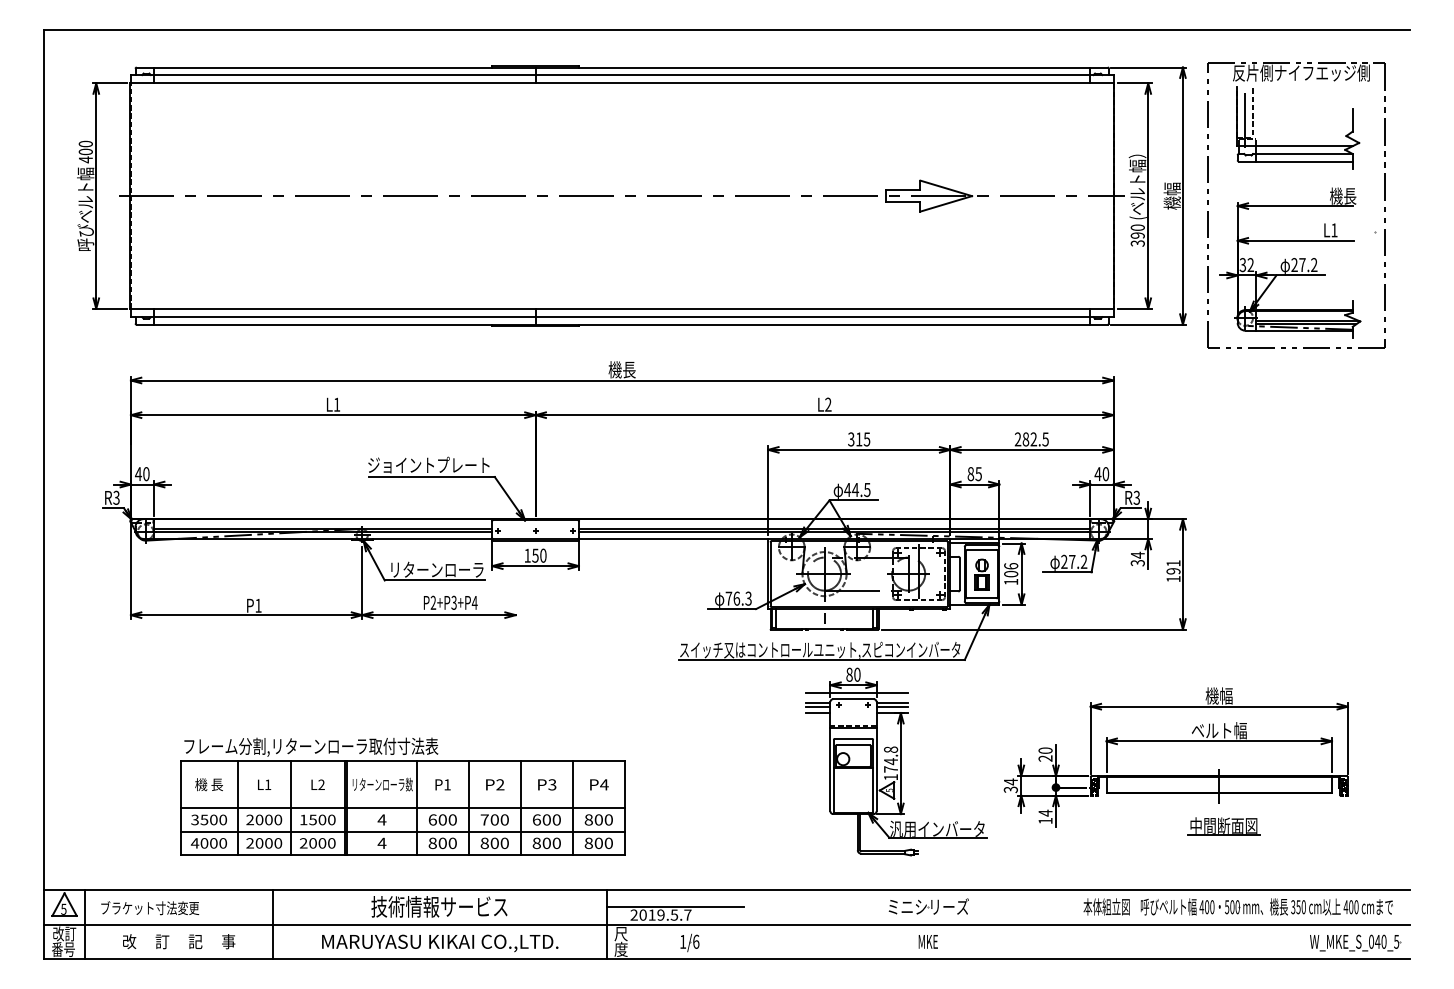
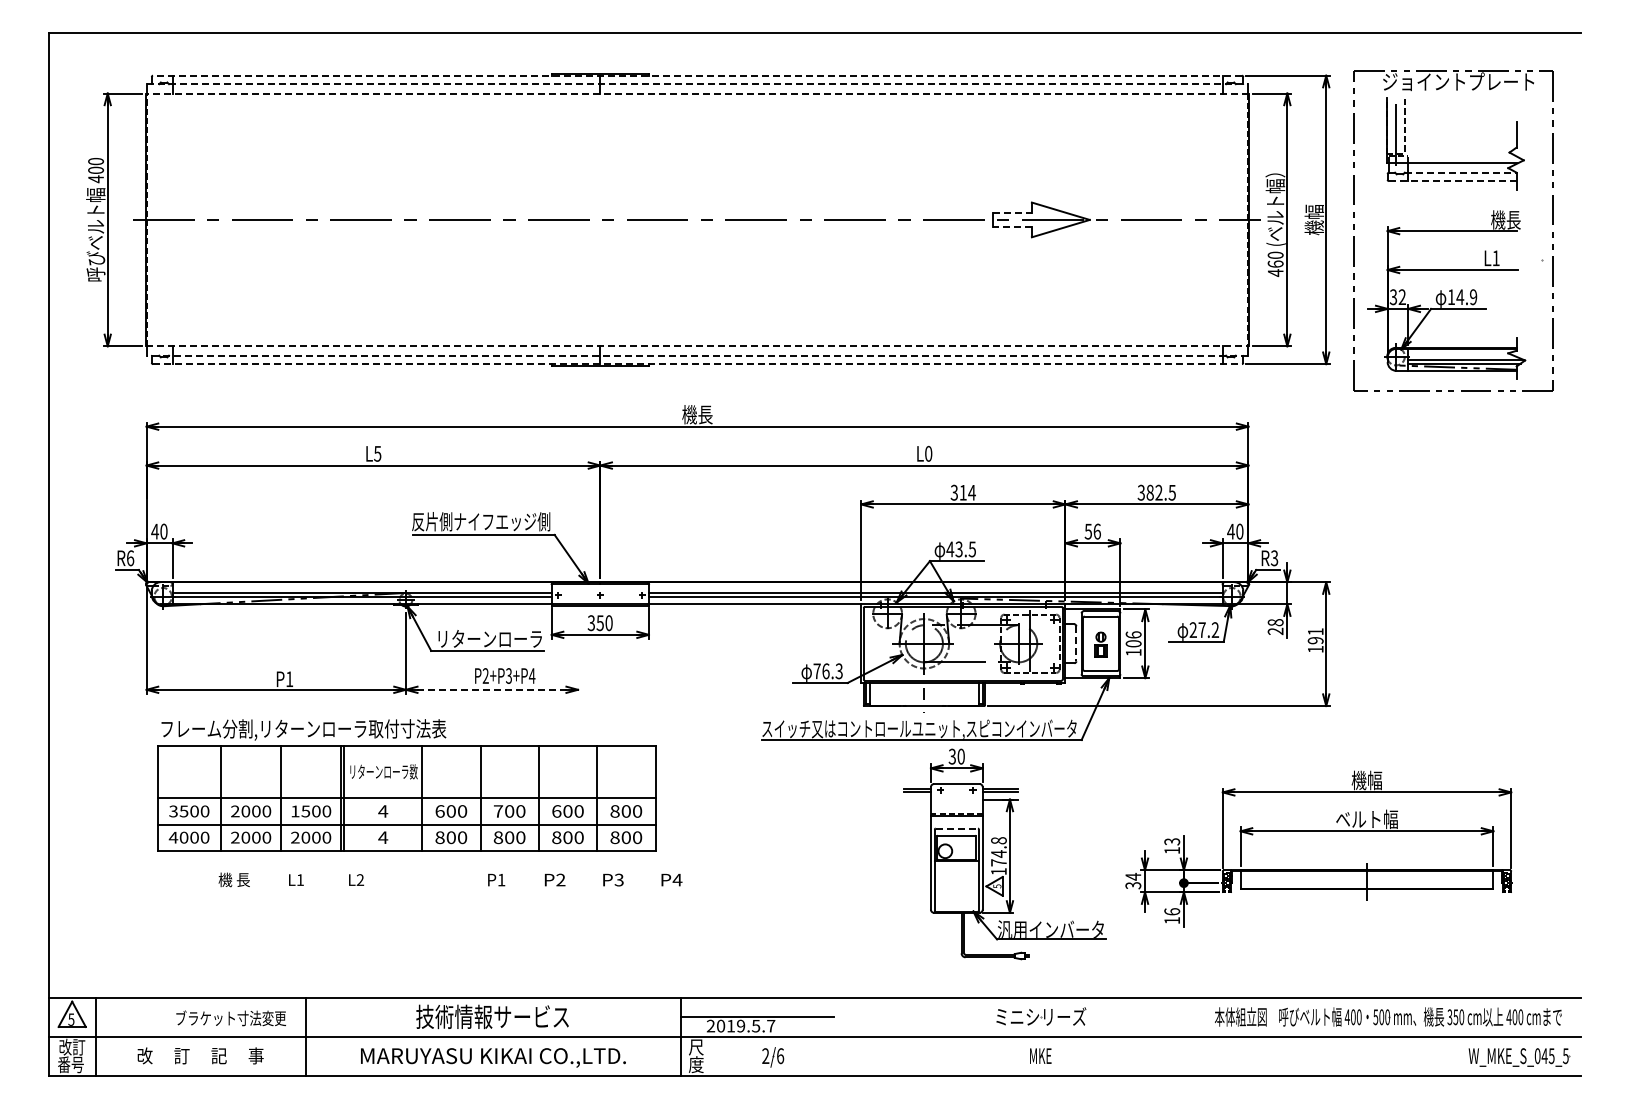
line: (622, 67) -> (697, 75), solid -> dashed
text: (1300, 72) -> (1458, 81), 反片側ナイフエッジ側 -> ジョイントプレート
line: (622, 75) -> (697, 84), solid -> dashed
line: (622, 83) -> (697, 93), solid -> dashed
line: (1302, 153) -> (1460, 172), solid -> dashed
line: (1295, 161) -> (1452, 181), solid -> dashed
line: (904, 189) -> (1013, 212), solid -> dashed
line: (903, 201) -> (1012, 226), solid -> dashed
text: (1137, 239) -> (1275, 268), 390 -> 460
text: (1304, 265) -> (1462, 297), 27.2 -> 14.9
line: (622, 309) -> (697, 346), solid -> dashed
line: (622, 317) -> (697, 355), solid -> dashed
line: (623, 325) -> (698, 364), solid -> dashed
text: (336, 404) -> (377, 453), L1 -> L5
text: (828, 404) -> (928, 453), L2 -> L0
text: (866, 439) -> (971, 492), 315 -> 314
text: (1017, 439) -> (1140, 492), 282.5 -> 382.5
text: (429, 465) -> (481, 521), ジョイントプレート -> 反片側ナイフエッジ側
text: (974, 473) -> (1092, 531), 85 -> 56
text: (855, 490) -> (959, 549), 44.5 -> 43.5
text: (116, 498) -> (130, 558), R3 -> R6
text: (526, 556) -> (590, 623), 150 -> 350
text: (1137, 558) -> (1275, 626), 34 -> 28
line: (960, 574) -> (1076, 644), solid -> dashed
part: (981, 574) -> (1100, 644), size x0.7
line: (438, 614) -> (491, 689), solid -> dashed
text: (849, 674) -> (952, 756), 80 -> 30
line: (856, 693) -> (960, 777), removed
line: (817, 712) -> (916, 799), removed
line: (854, 738) -> (957, 828), solid -> dashed
text: (1044, 754) -> (1171, 846), 20 -> 13
part: (402, 796) -> (406, 785), moved
text: (1045, 812) -> (1172, 911), 14 -> 16
part: (1224, 826) -> (1372, 926), removed
text: (149, 908) -> (230, 1018), moved
text: (682, 941) -> (765, 1055), 1/6 -> 2/6
text: (1383, 941) -> (1551, 1055), W_MKE_S_040_5 -> W_MKE_S_045_5

